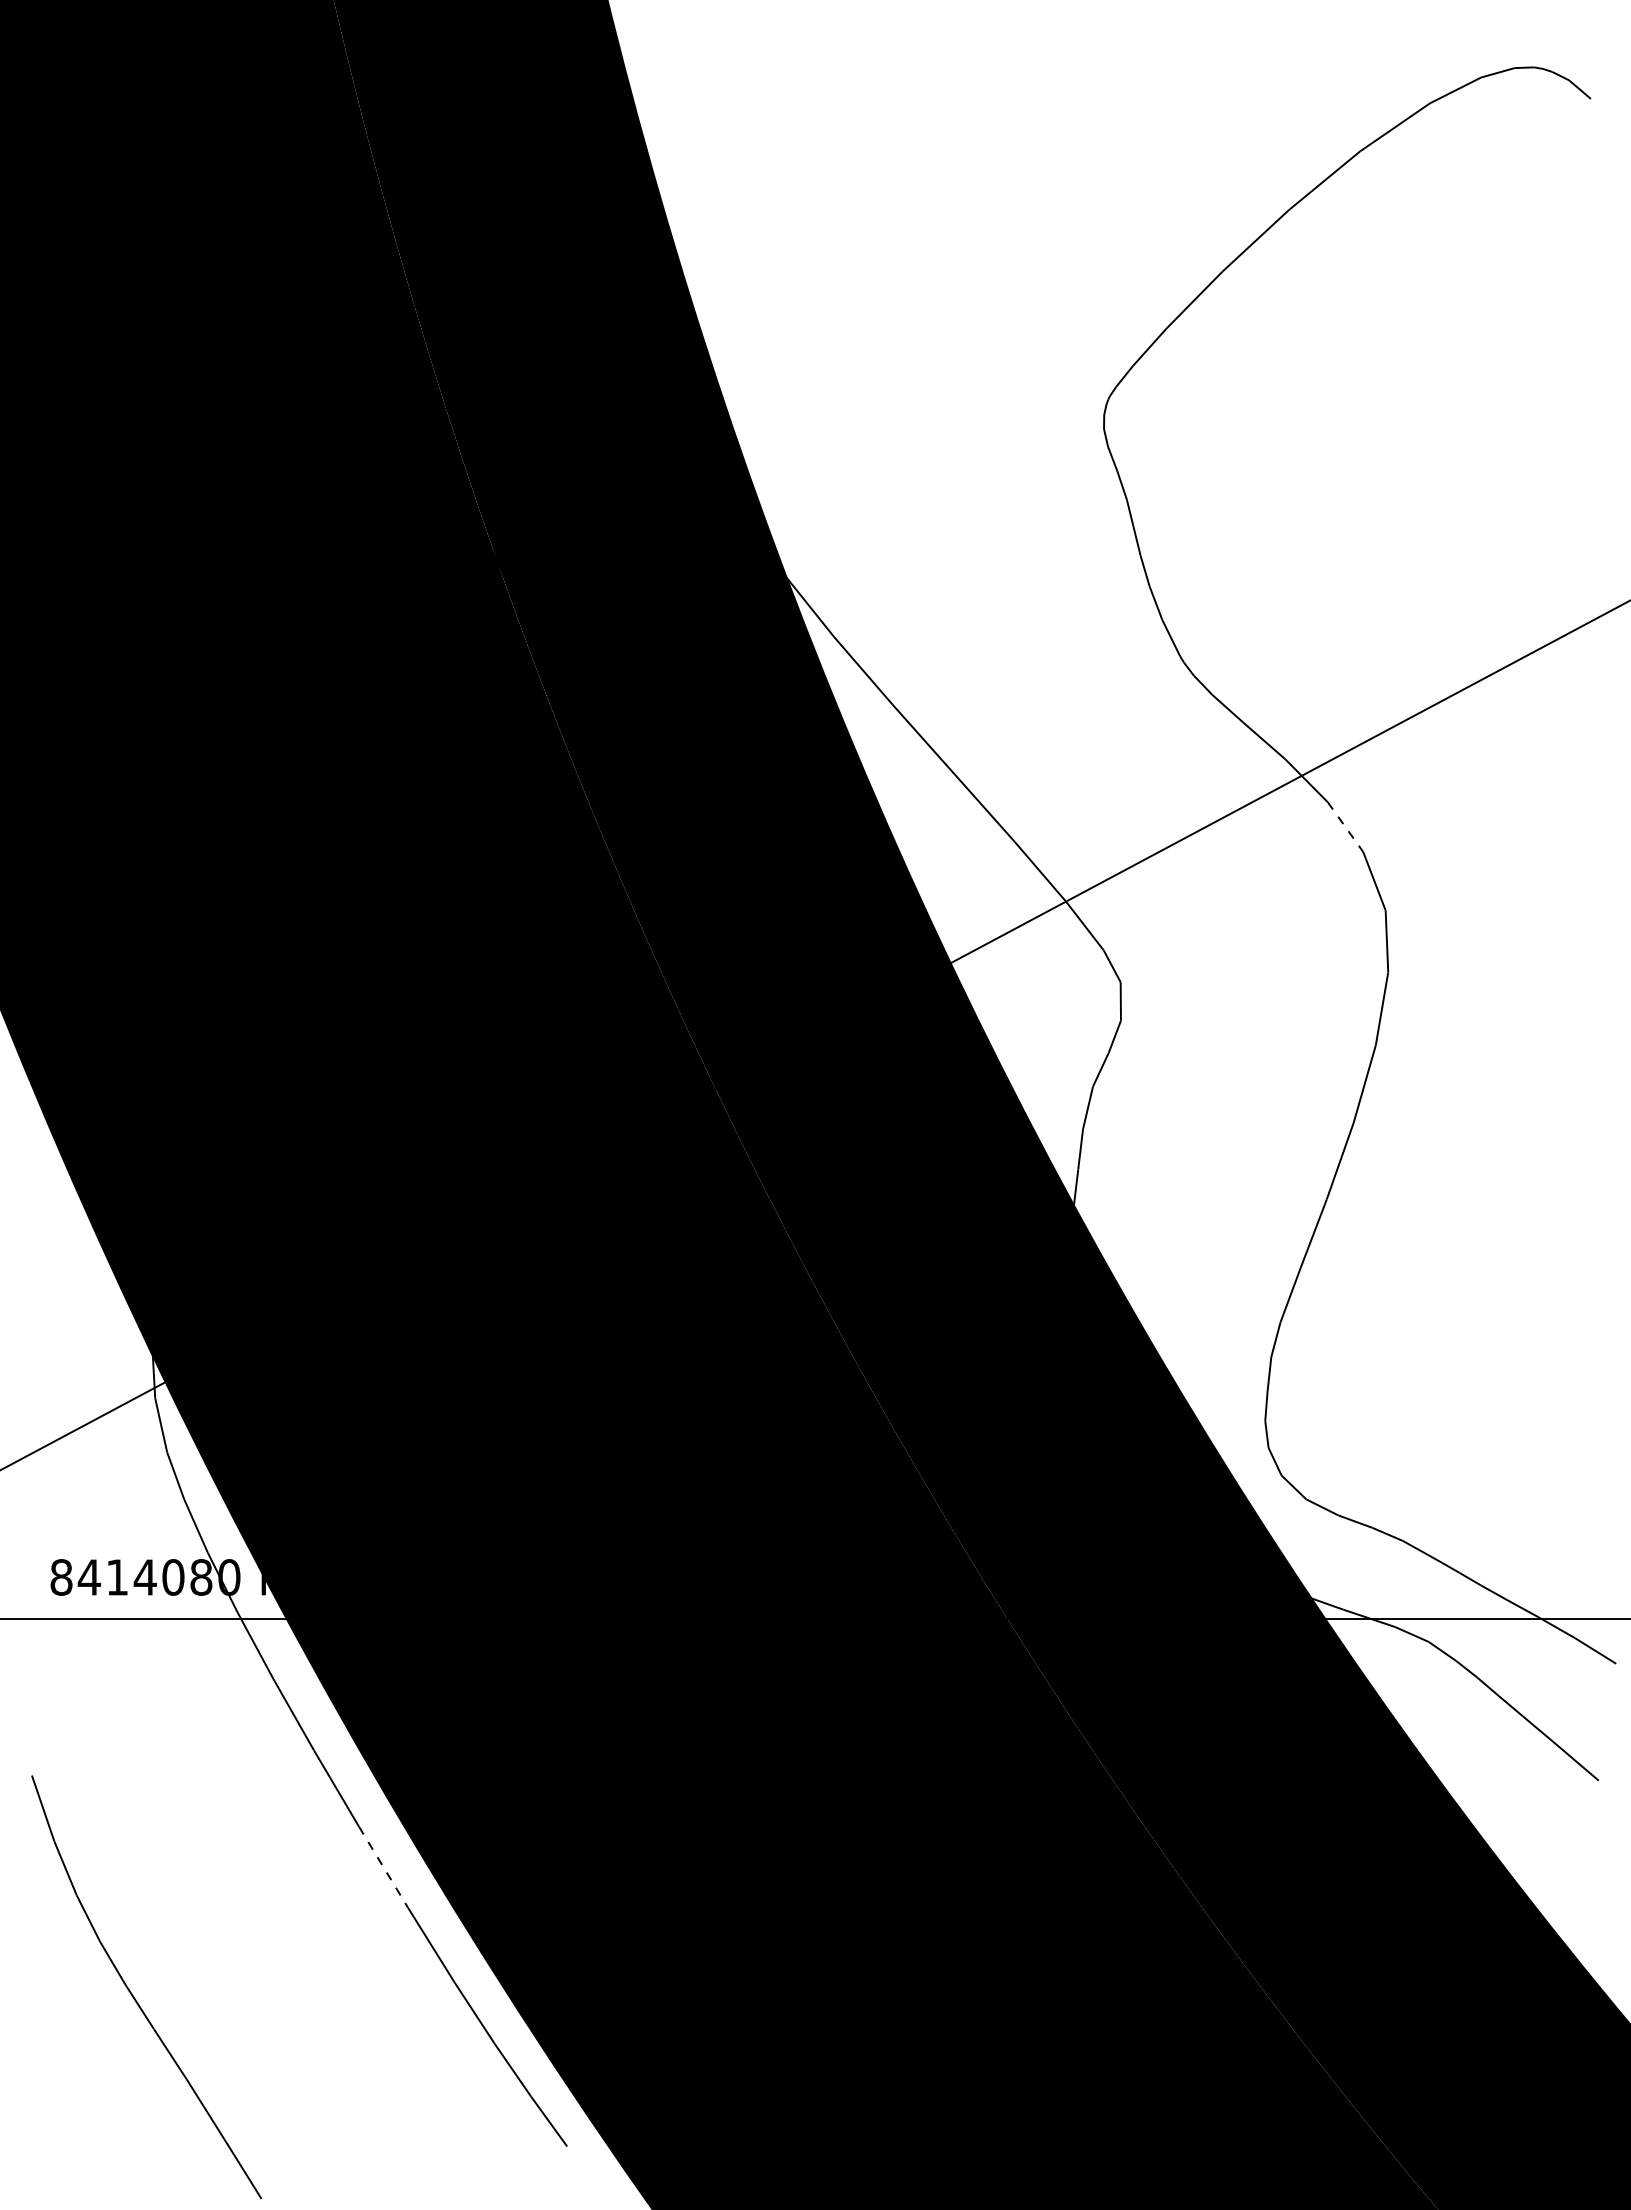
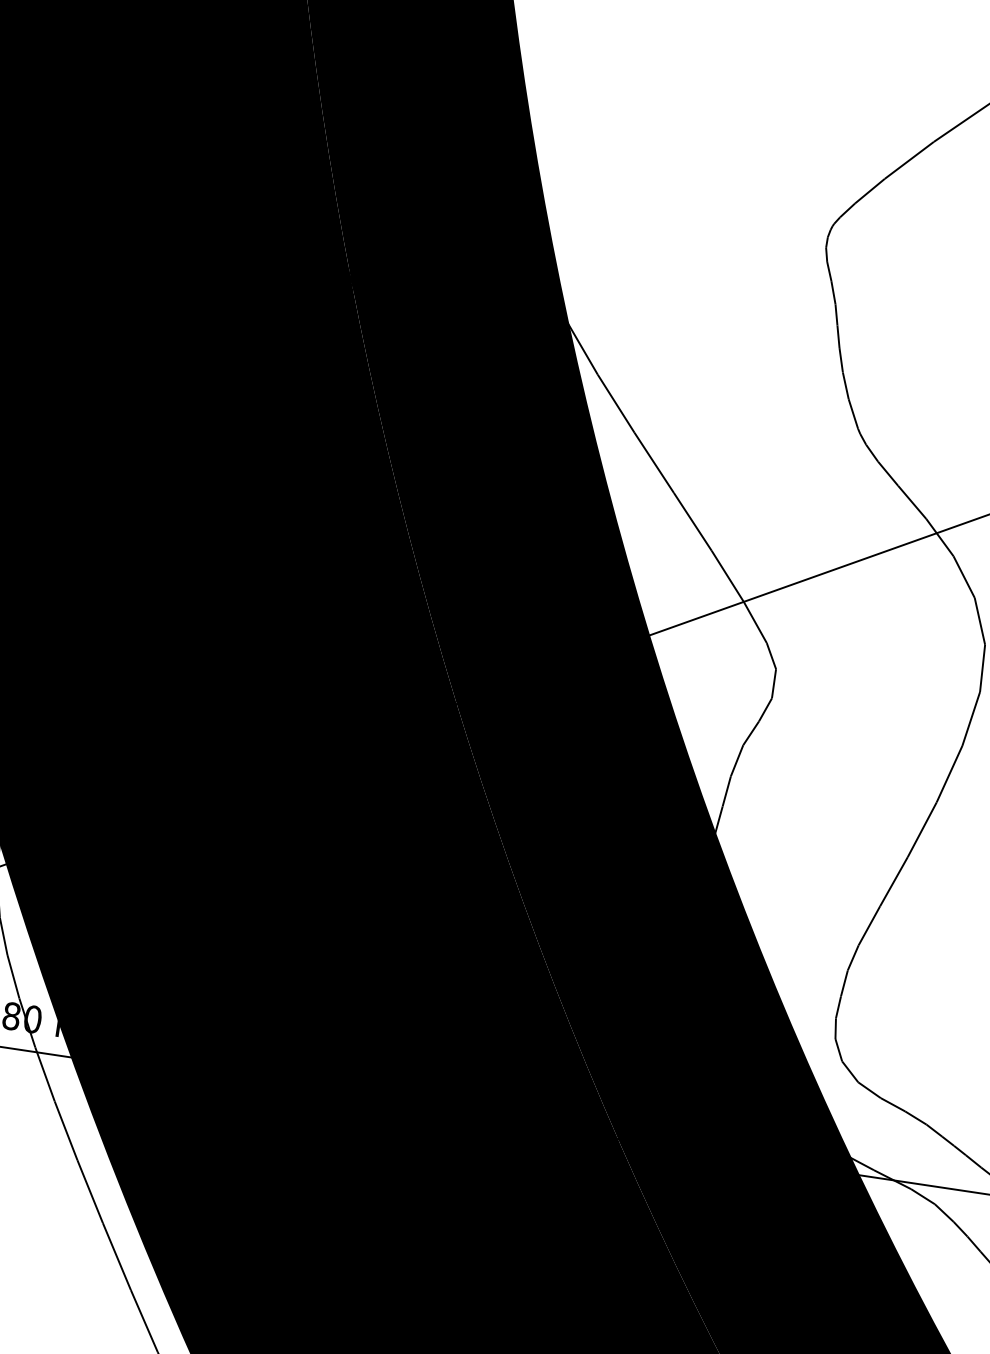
line: (1345, 827) -> (964, 577), dashed -> solid
line: (383, 1867) -> (116, 1256), dashed -> solid

